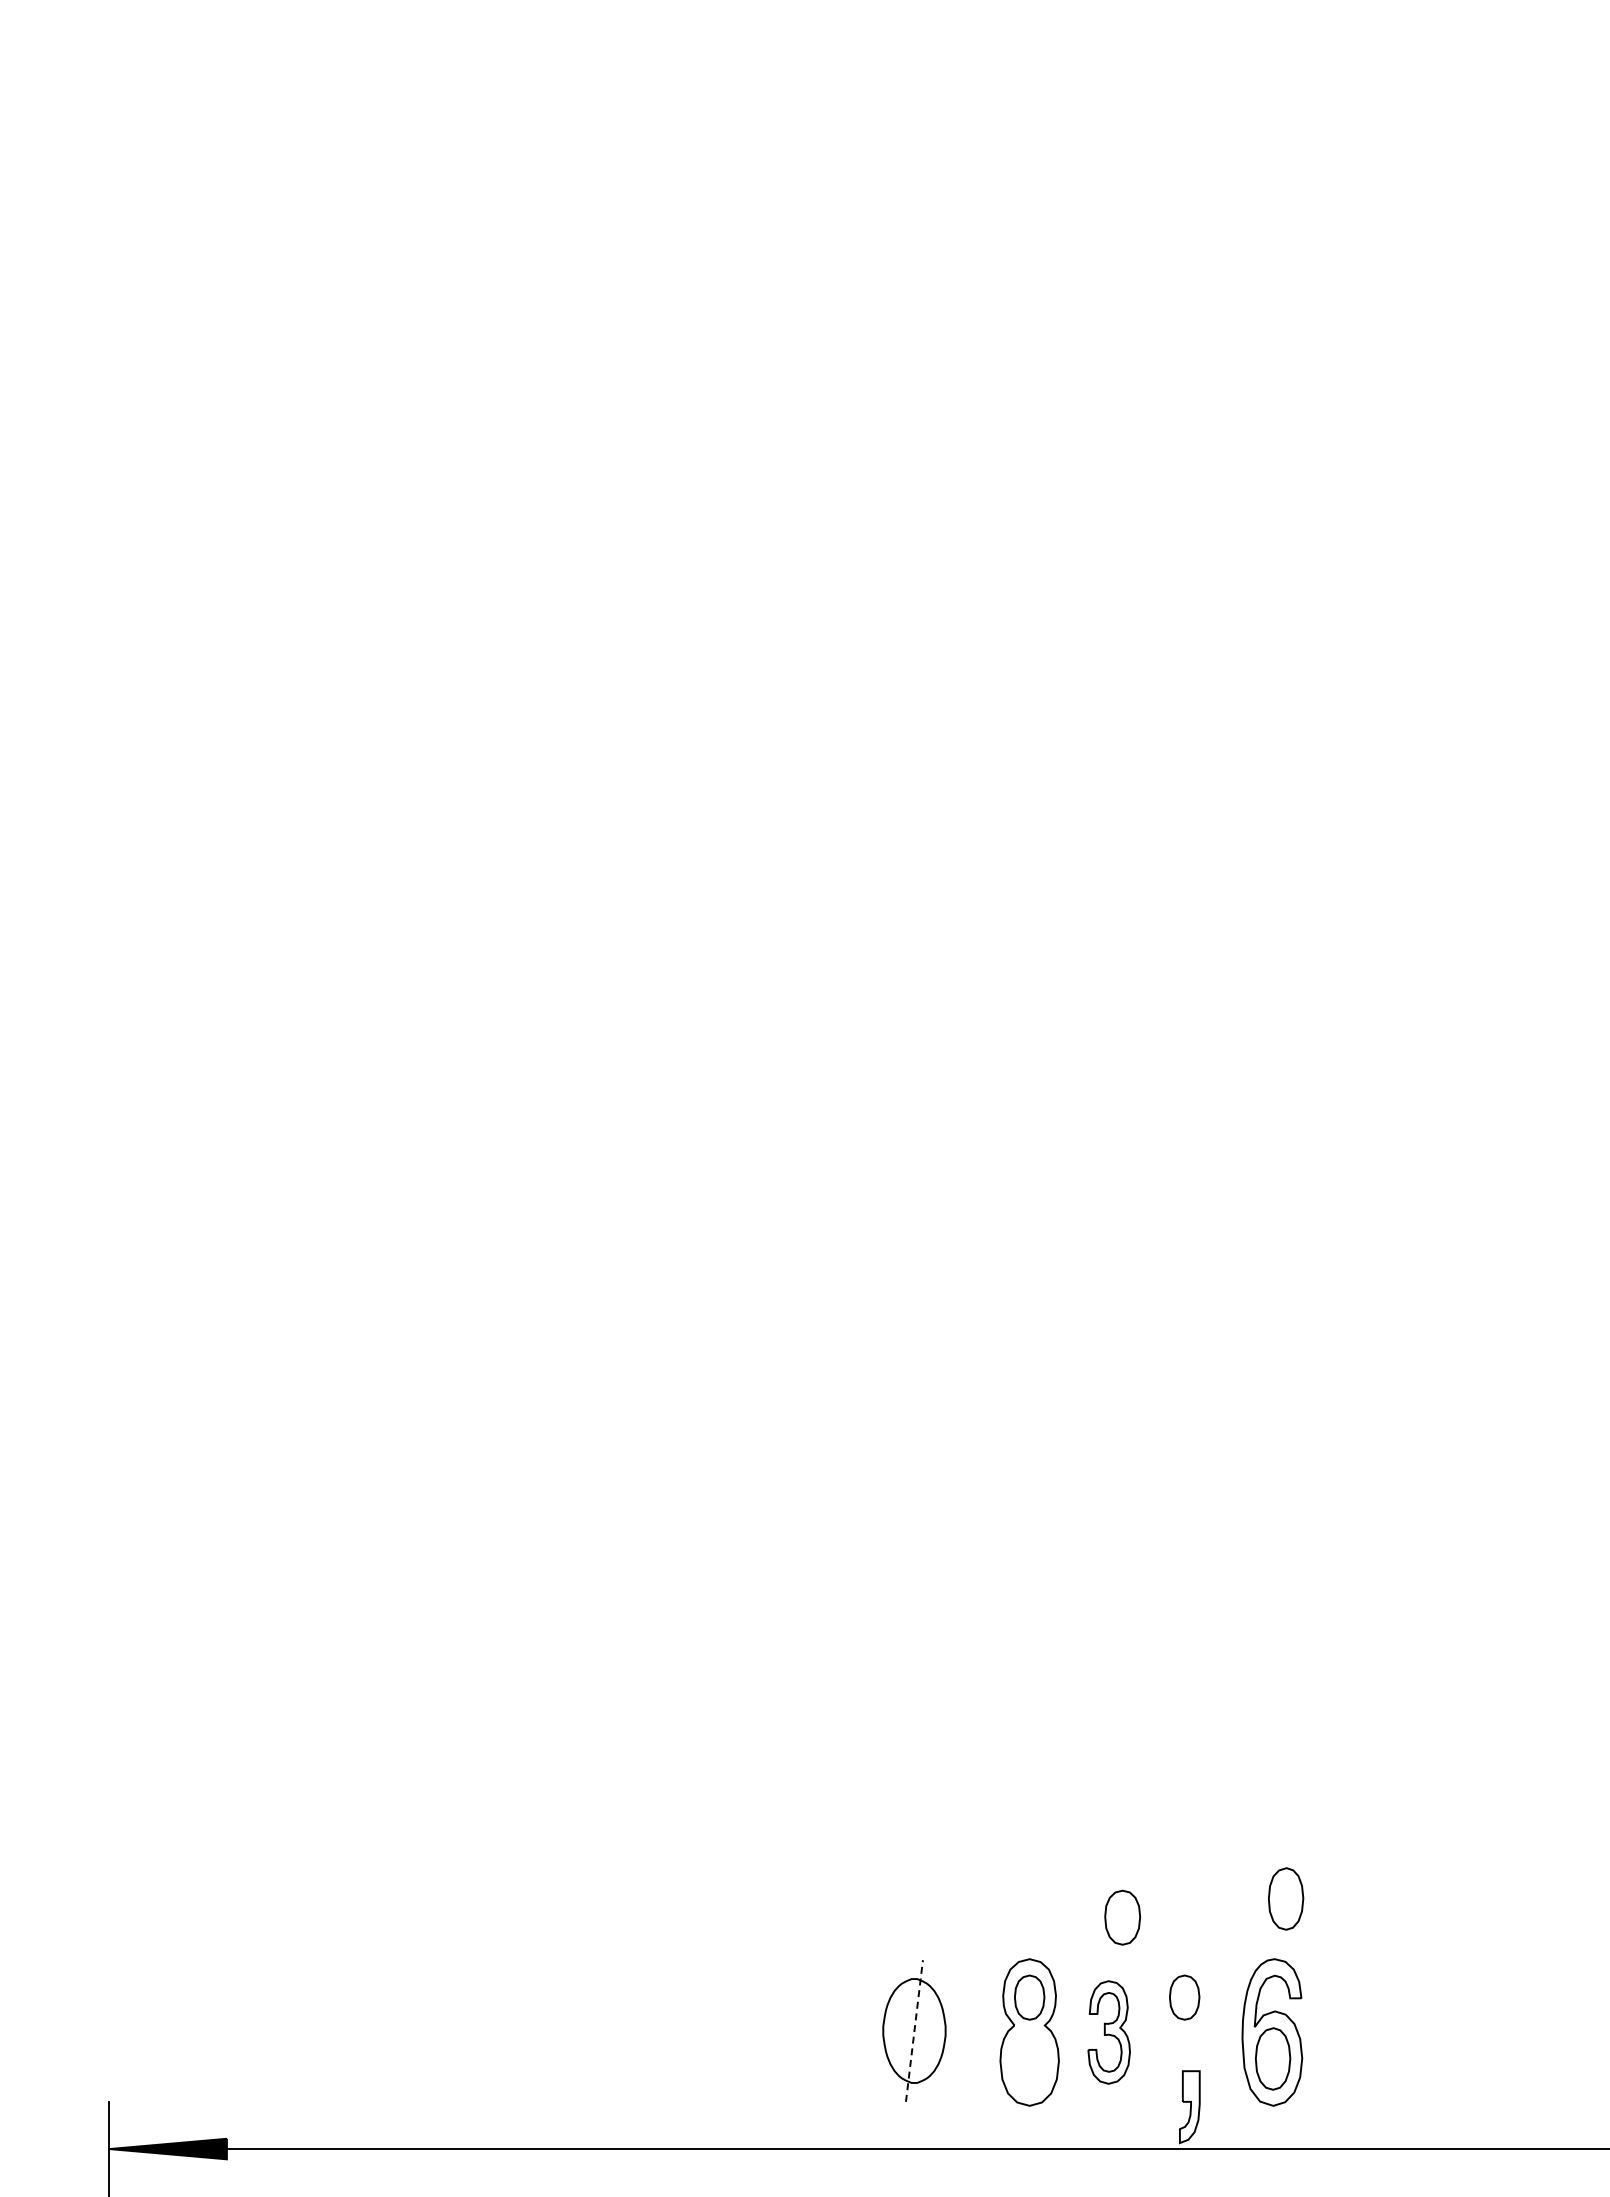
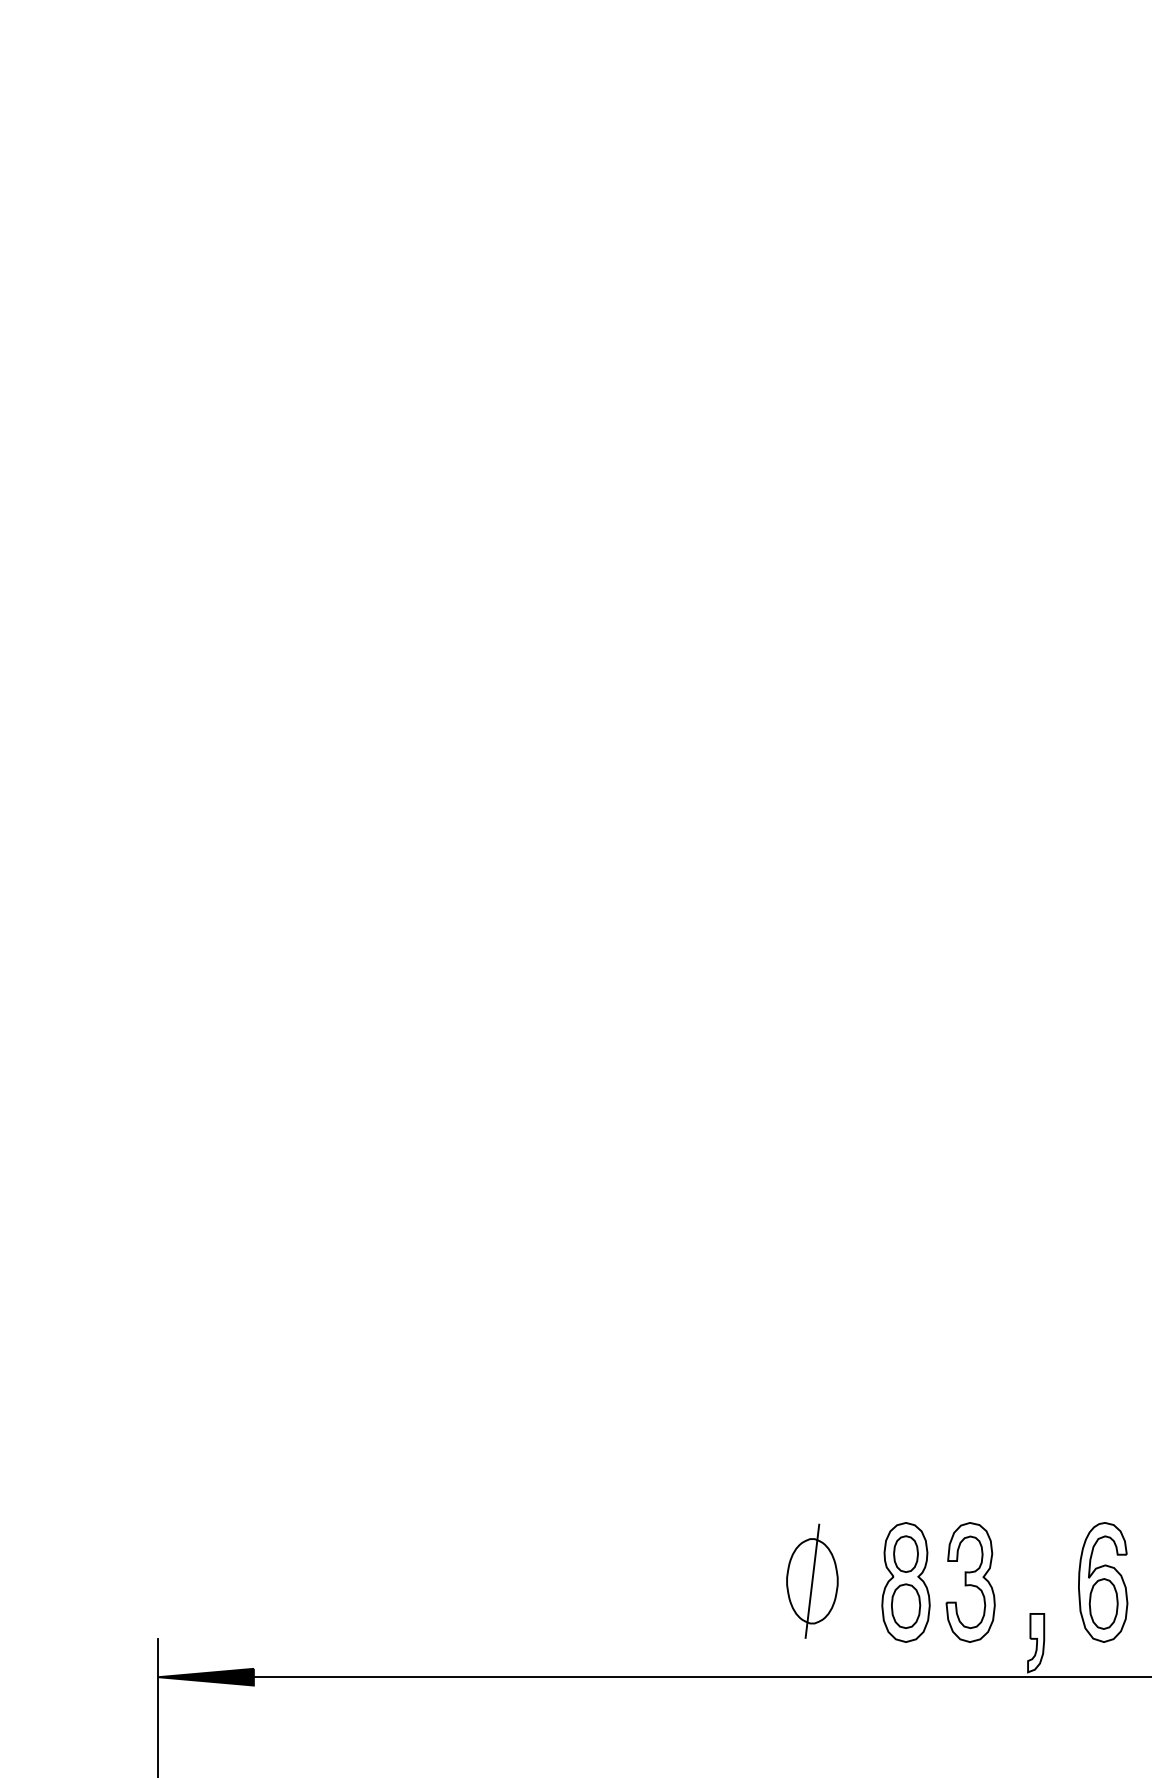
part: (1286, 1898) -> (1114, 1473), removed
part: (1122, 1917) -> (905, 1606), moved
part: (1184, 1997) -> (1031, 1554), removed
line: (914, 2030) -> (812, 1580), dashed -> solid
part: (1108, 2032) -> (970, 1582), size x1.43

